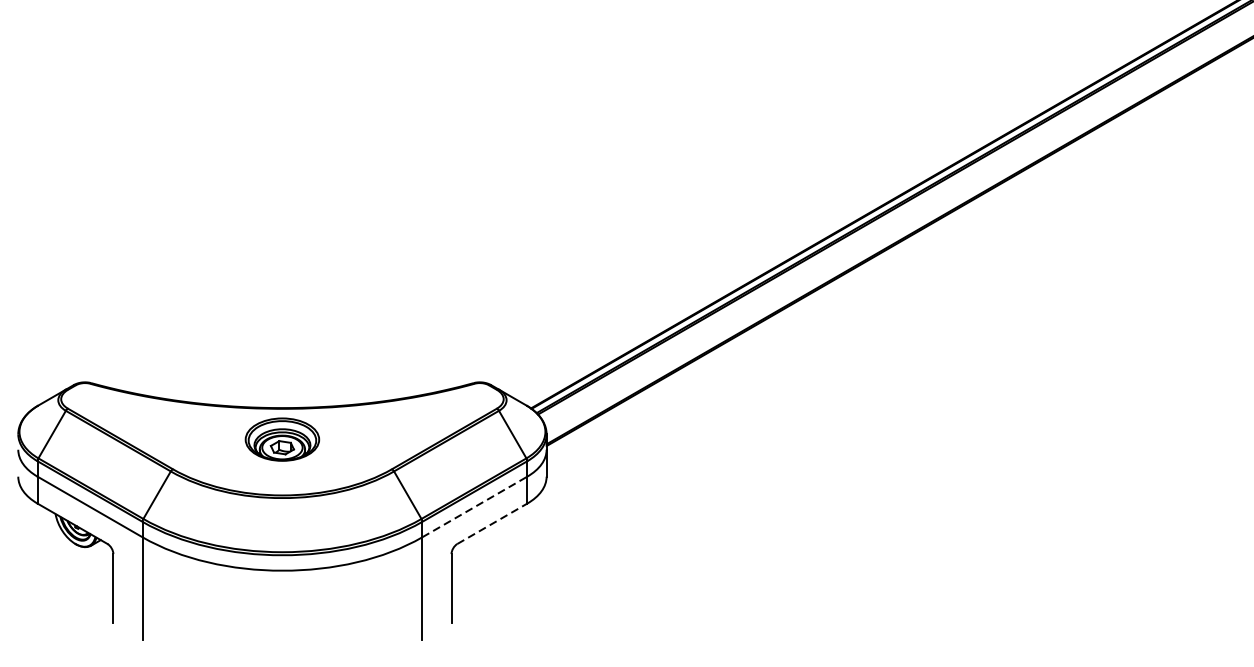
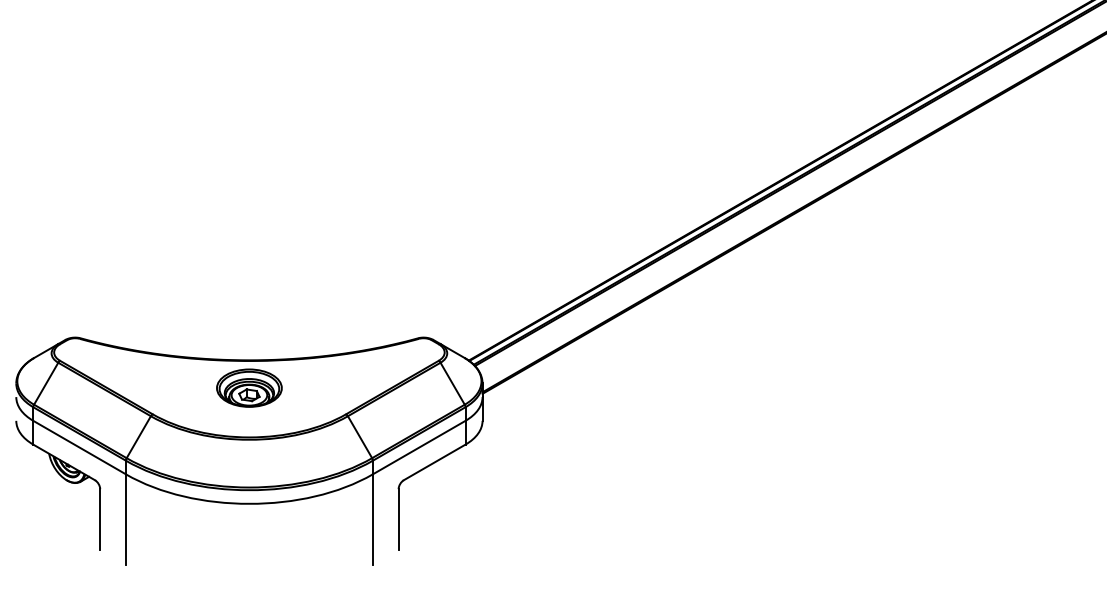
line: (475, 506) -> (419, 447), dashed -> solid
line: (492, 523) -> (434, 462), dashed -> solid

